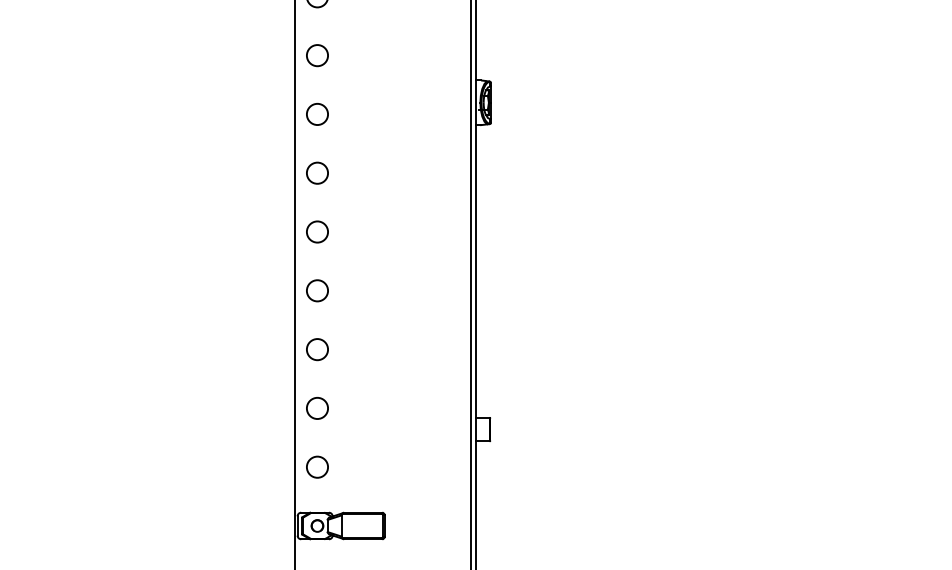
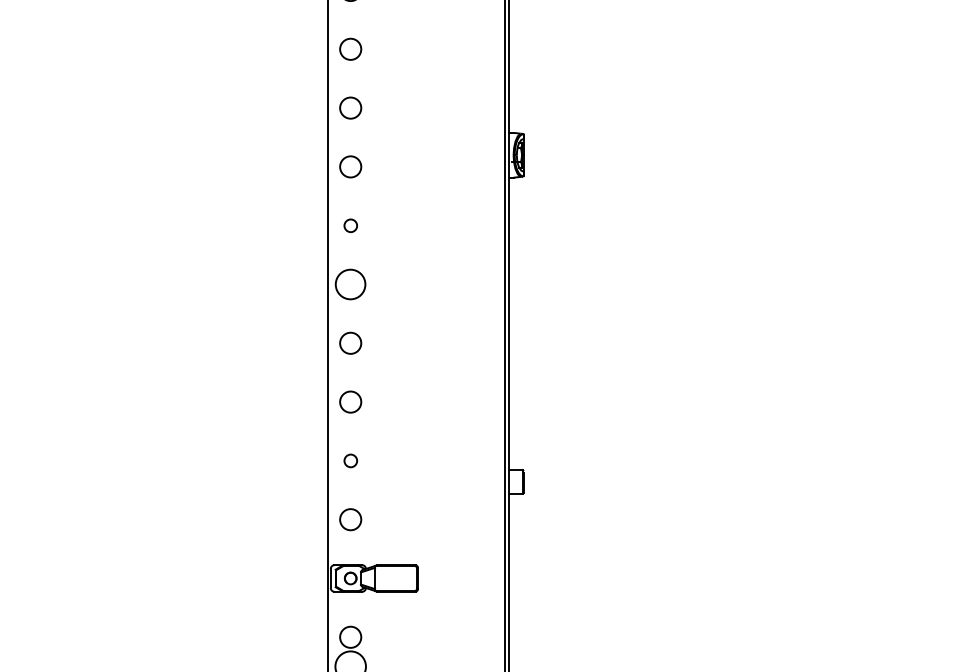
circle: (317, 173) -> (350, 225), size x0.6
circle: (317, 232) -> (350, 284), size x1.4
circle: (317, 408) -> (350, 460), size x0.6

